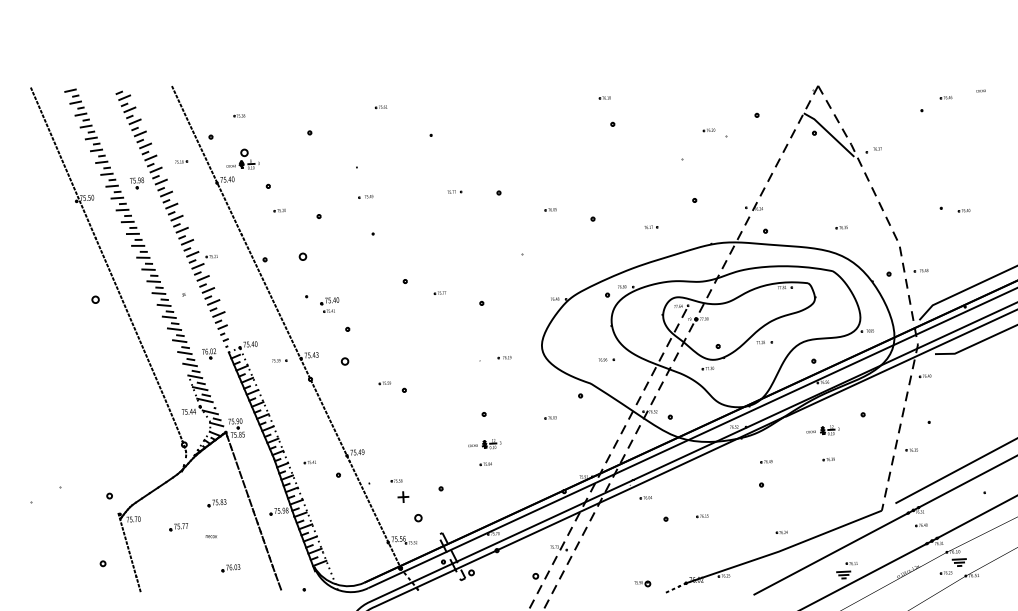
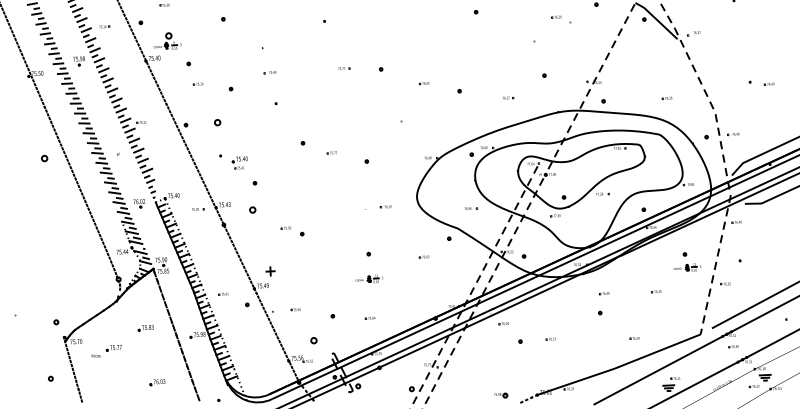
part: (181, 161) -> (104, 26), moved
part: (822, 430) -> (686, 267), moved
part: (485, 464) -> (369, 318), moved
part: (403, 496) -> (270, 270), moved
part: (781, 532) -> (634, 338), moved
text: (210, 536) -> (95, 356), moved

